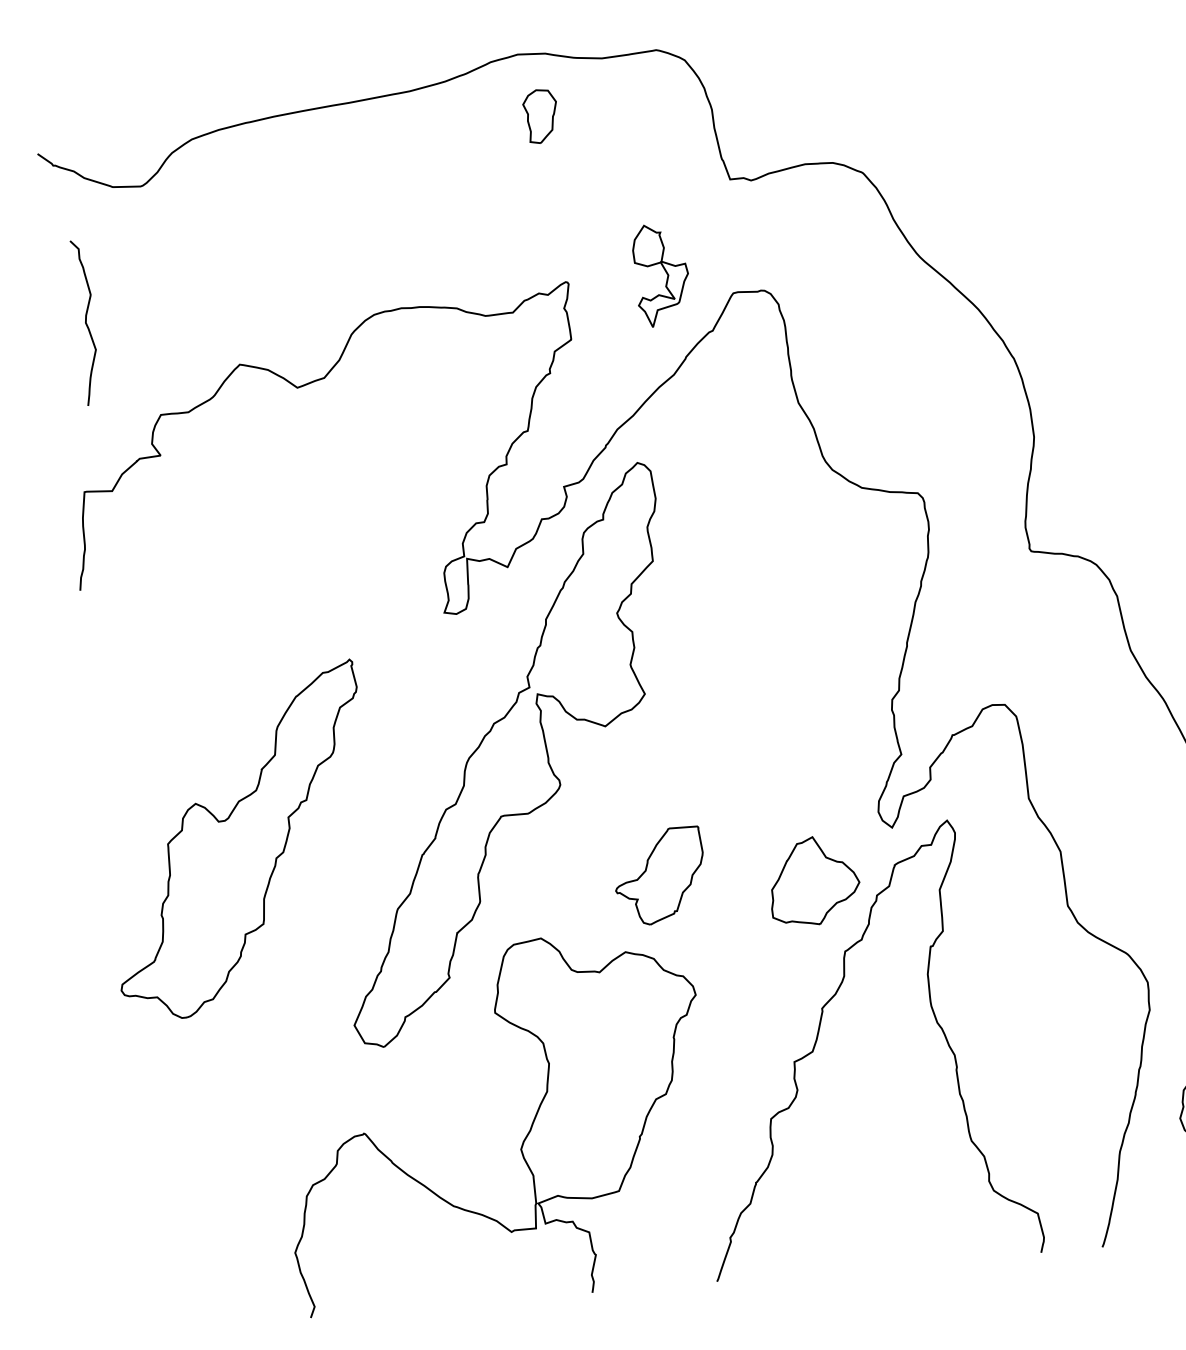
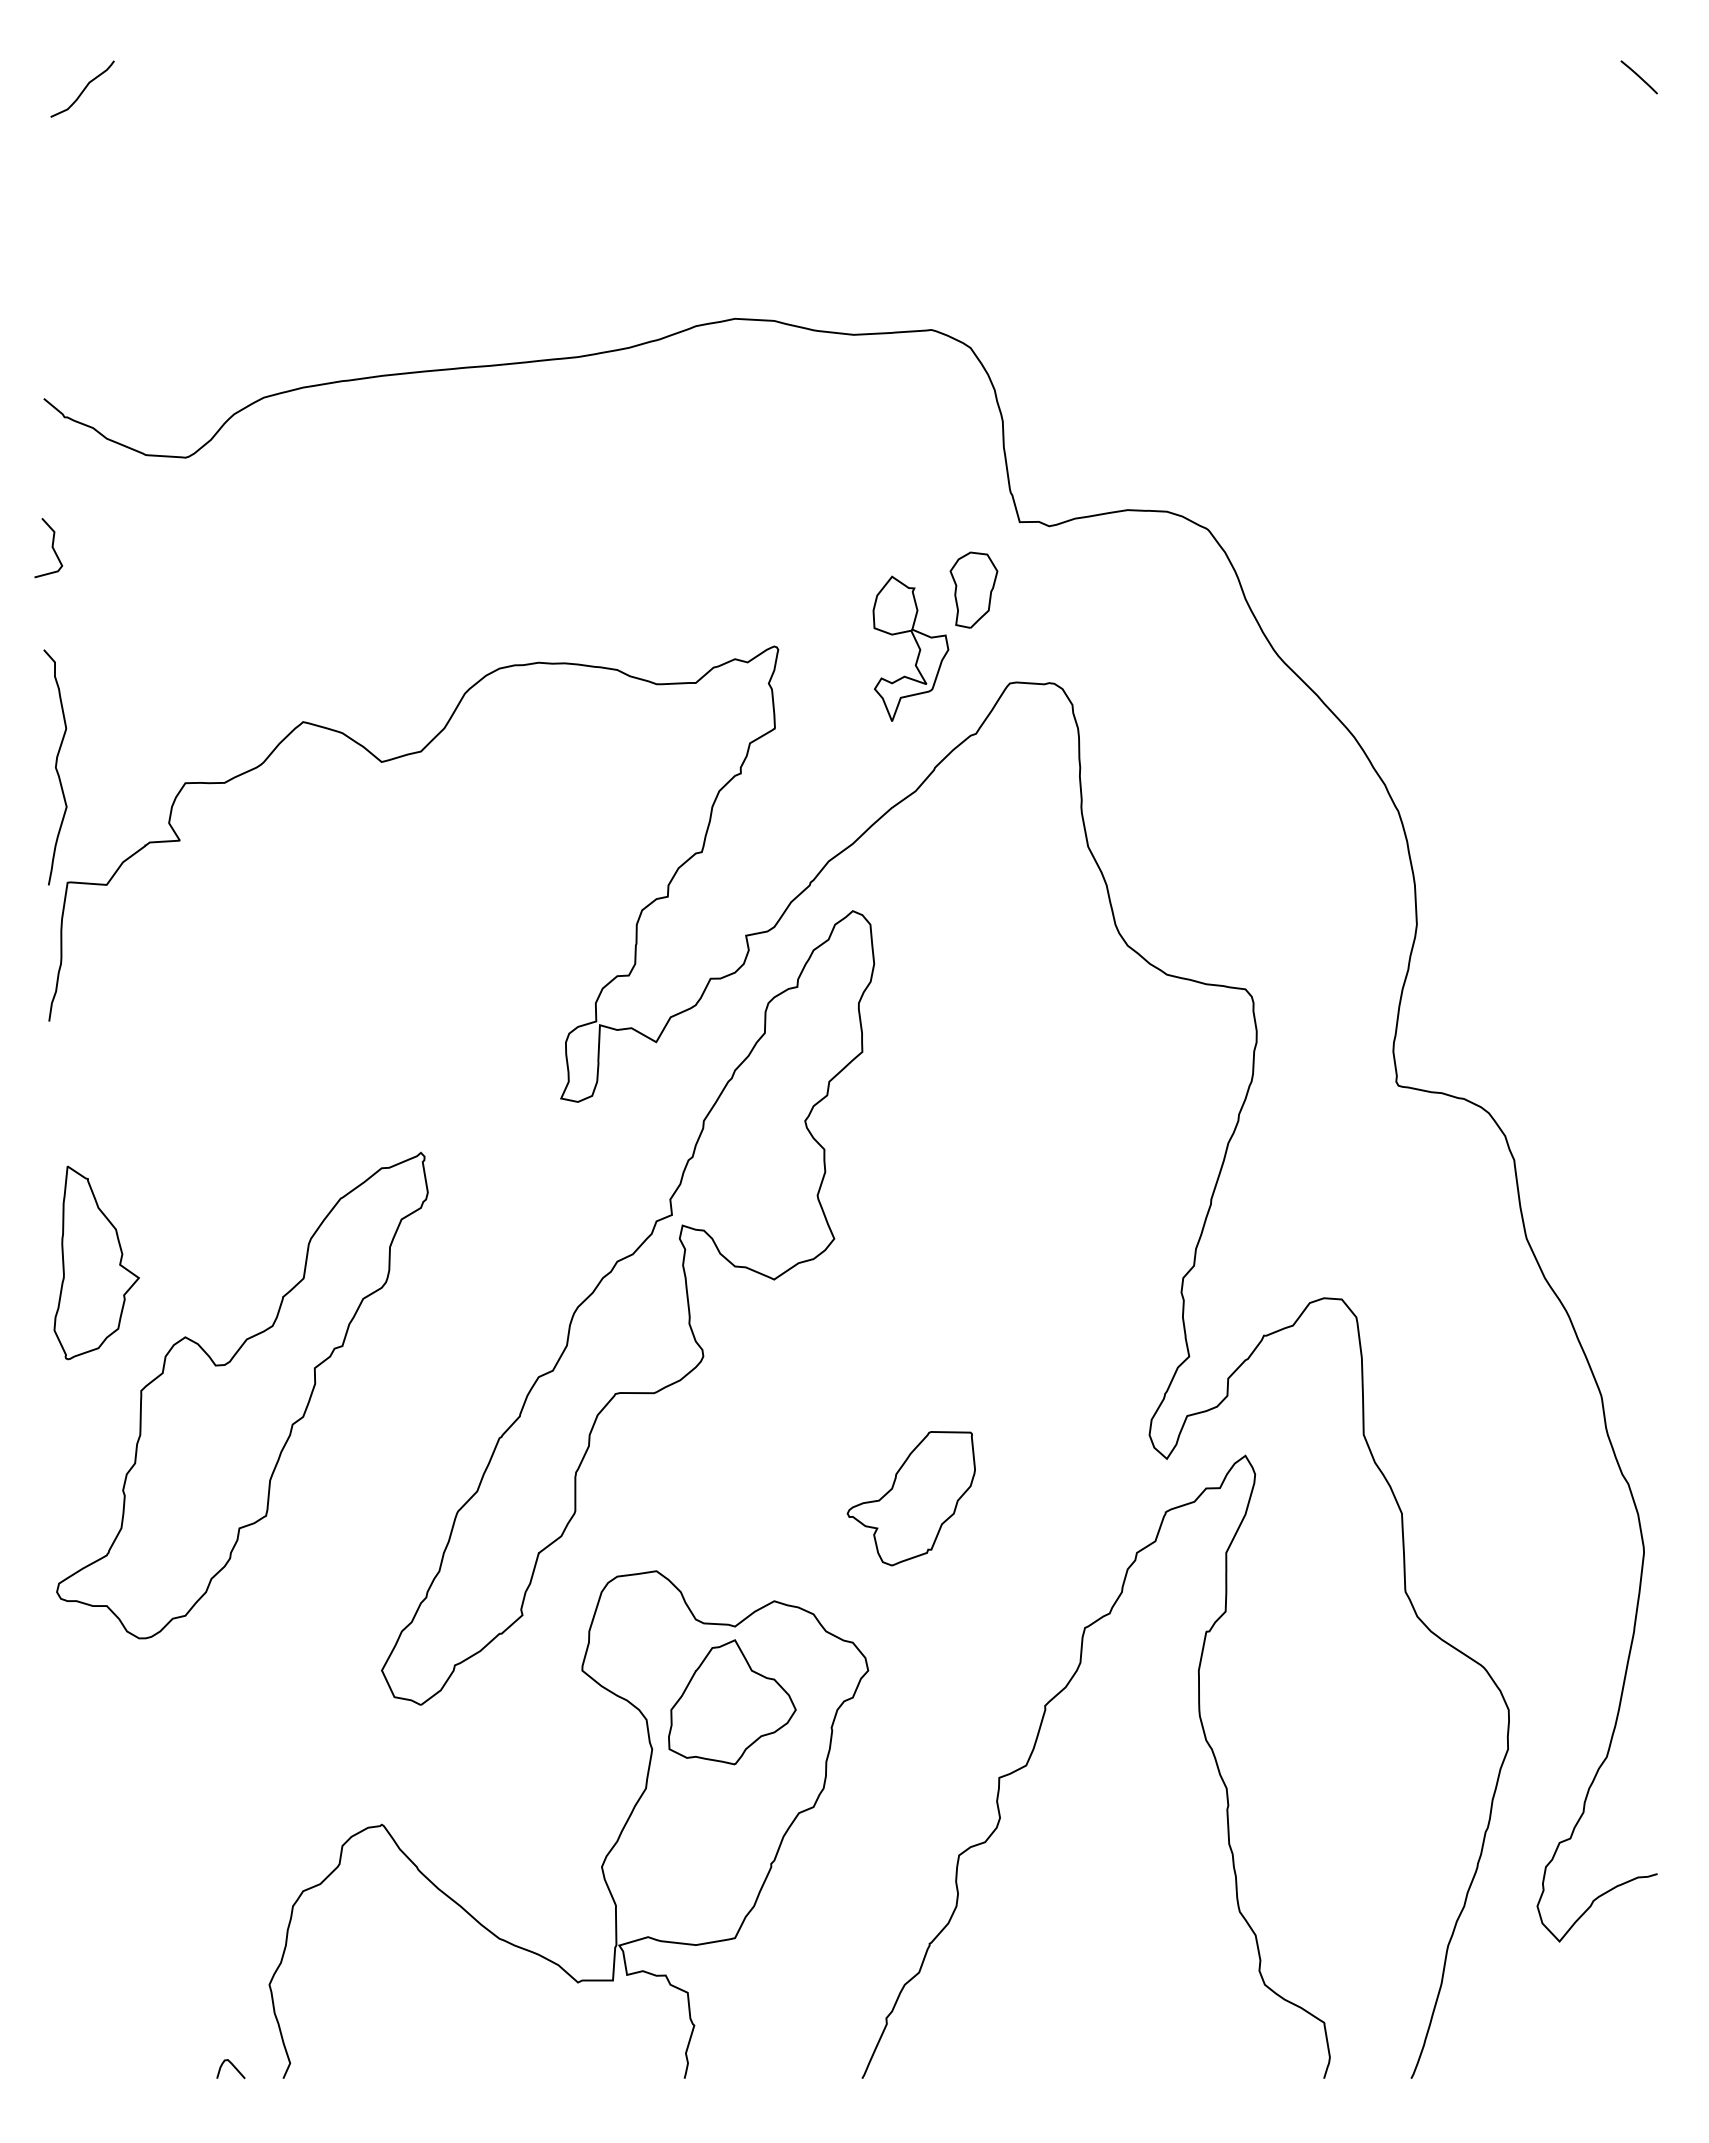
part: (540, 116) -> (973, 589), moved
curve: (52, 257) -> (51, 547), added
curve: (85, 322) -> (55, 767), moved
part: (128, 756) -> (96, 1262), added
part: (659, 876) -> (910, 1498), moved
part: (814, 881) -> (732, 1702), moved
curve: (274, 1312) -> (232, 2066), added

